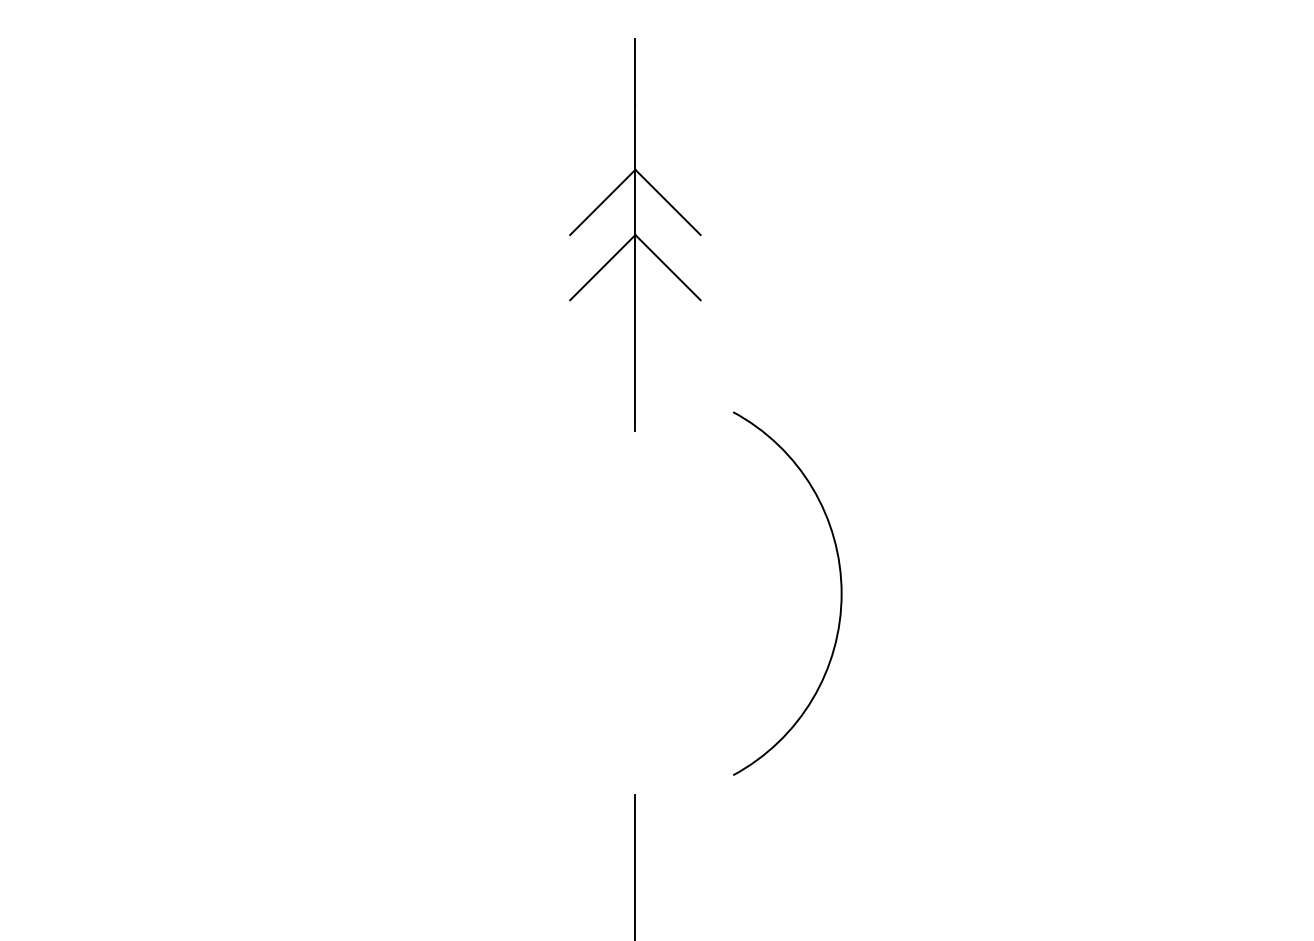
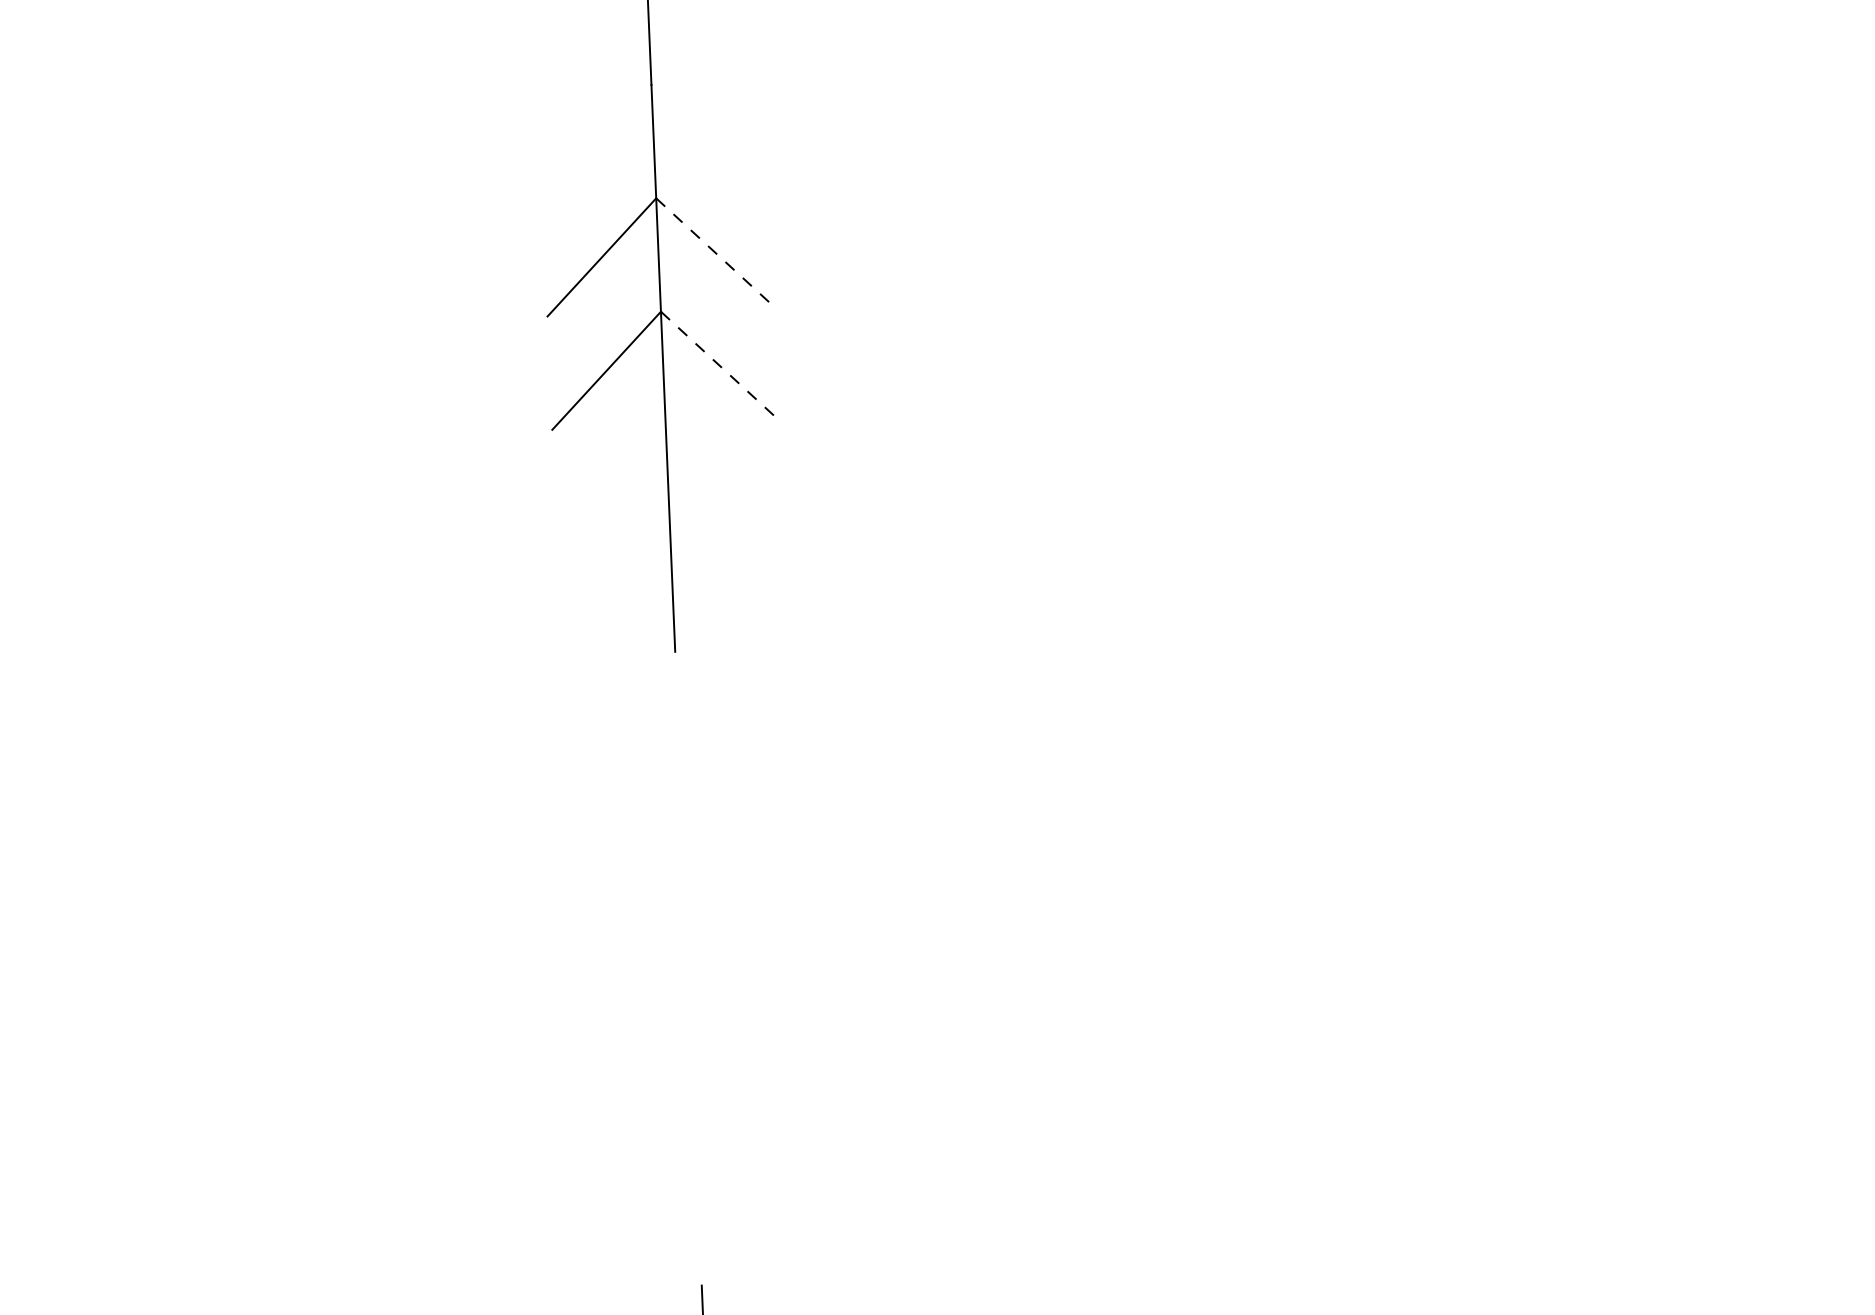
line: (668, 202) -> (716, 252), solid -> dashed
line: (668, 267) -> (720, 365), solid -> dashed
arc: (840, 593) -> (1043, 919), removed

